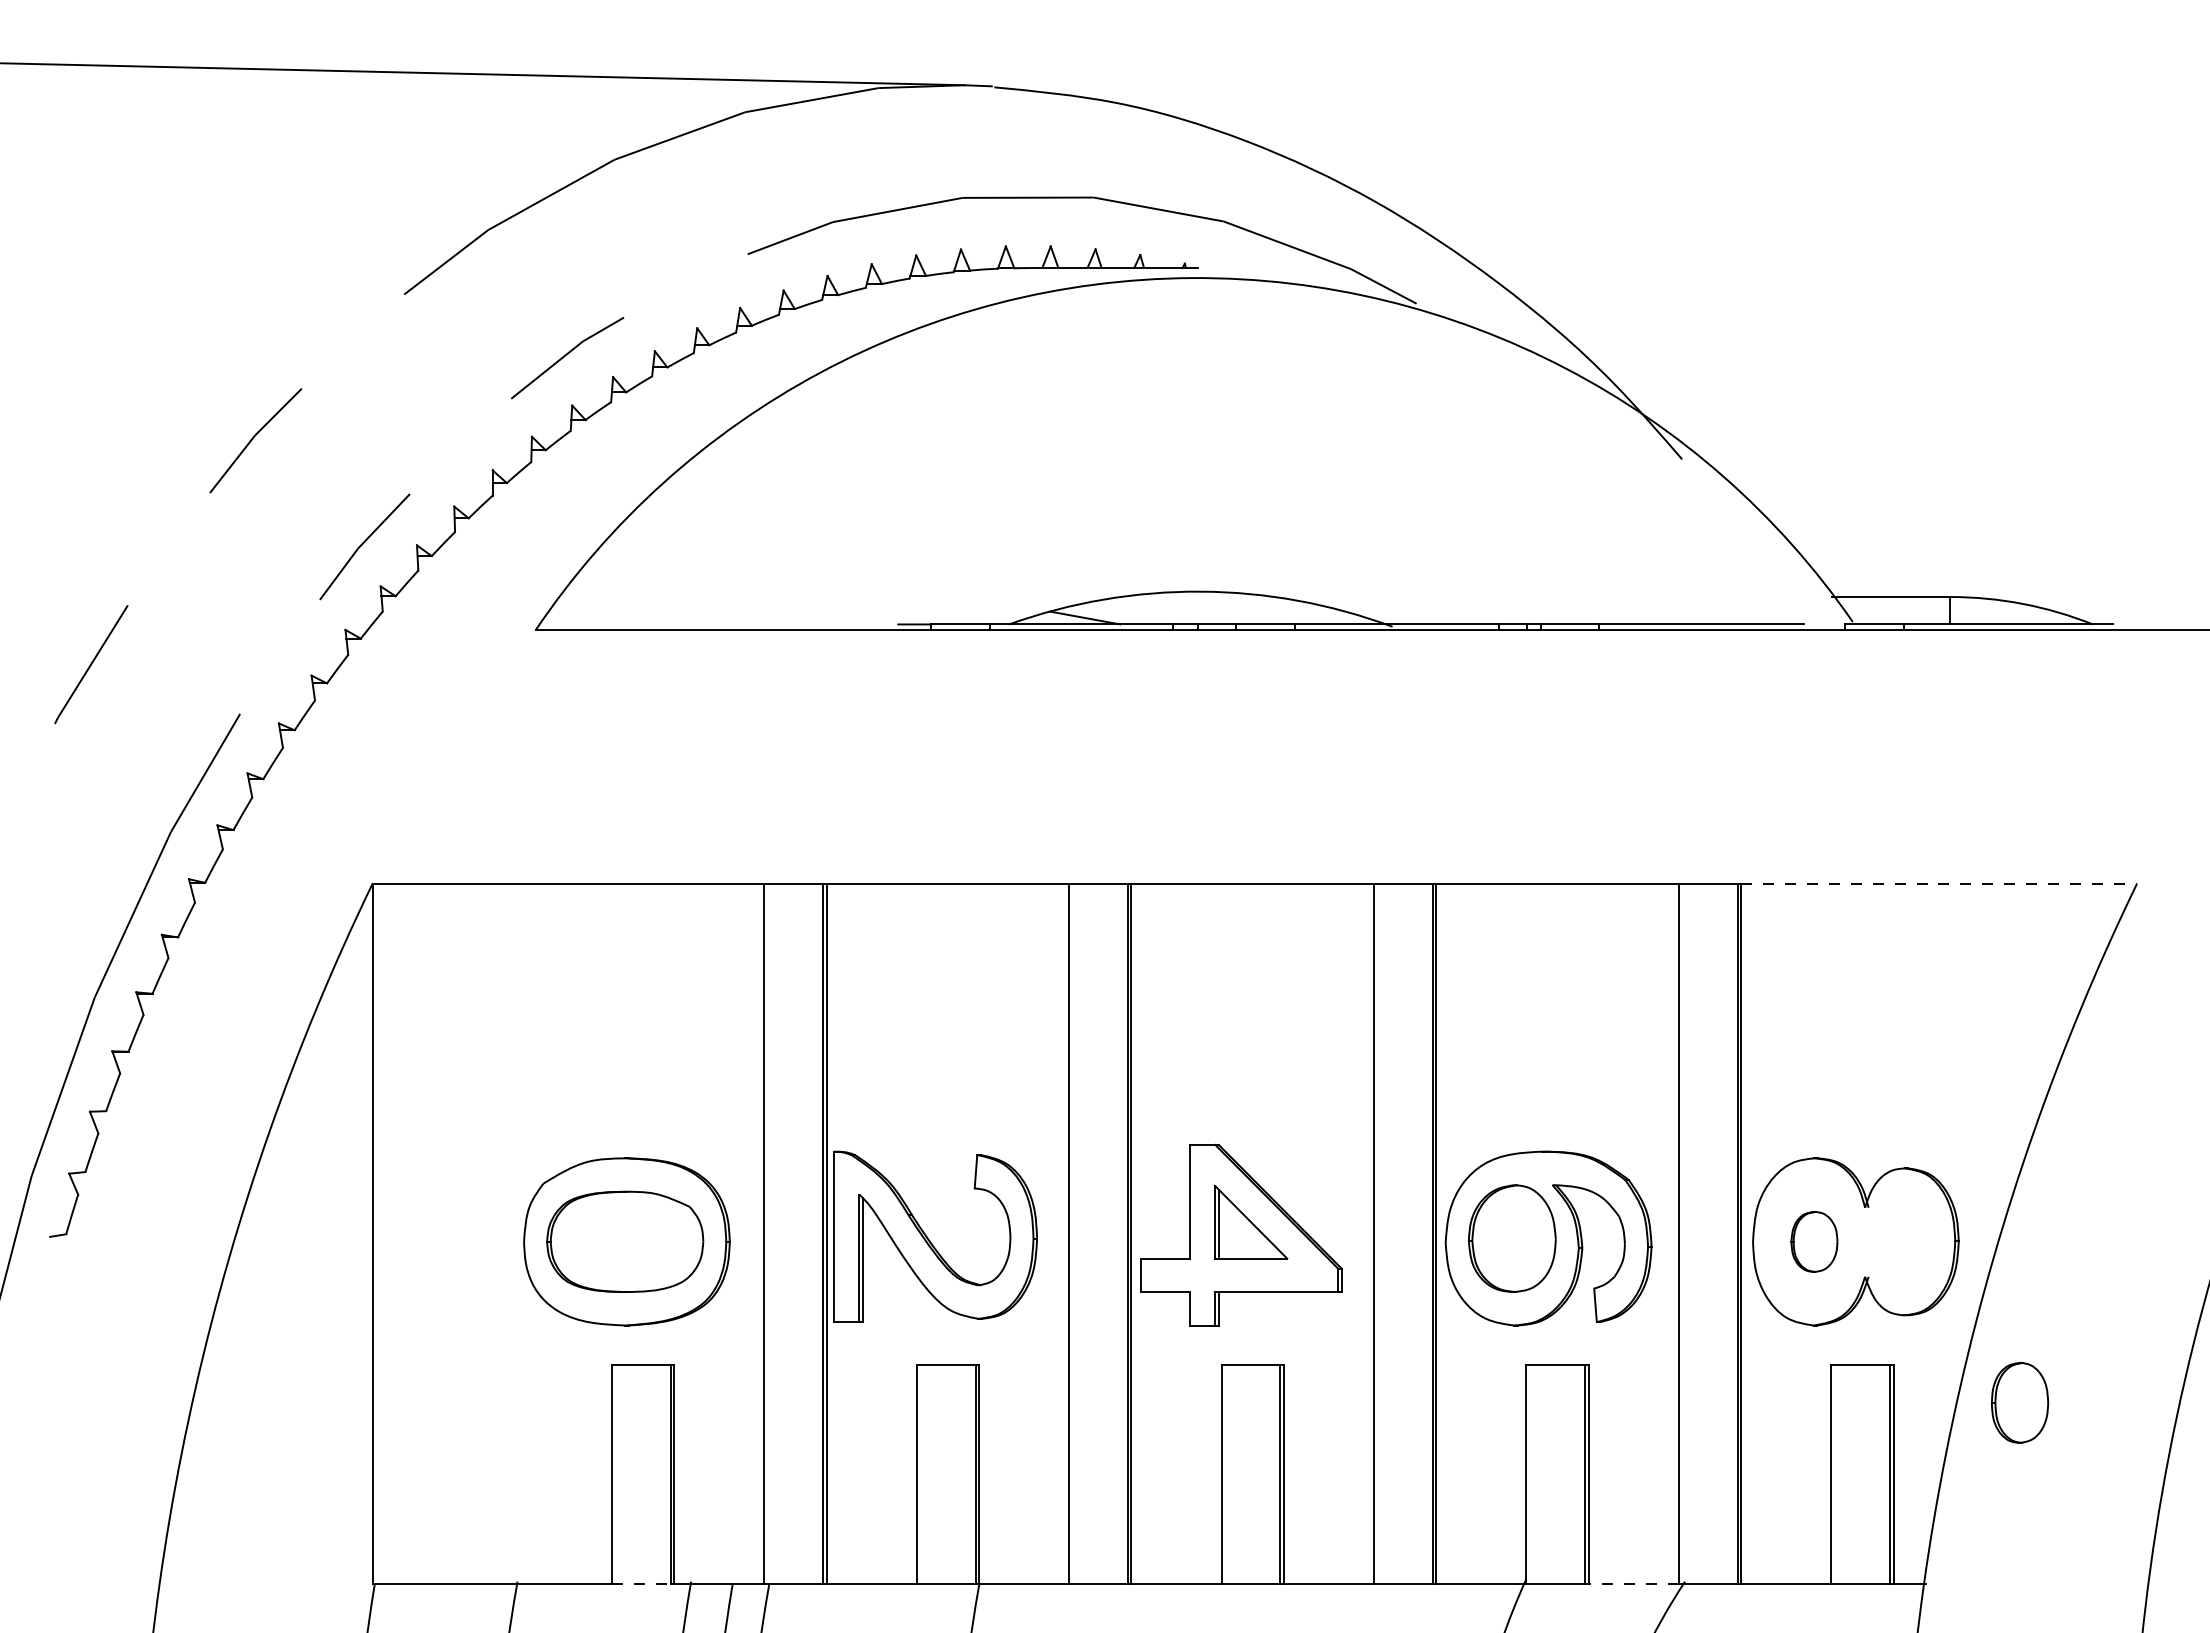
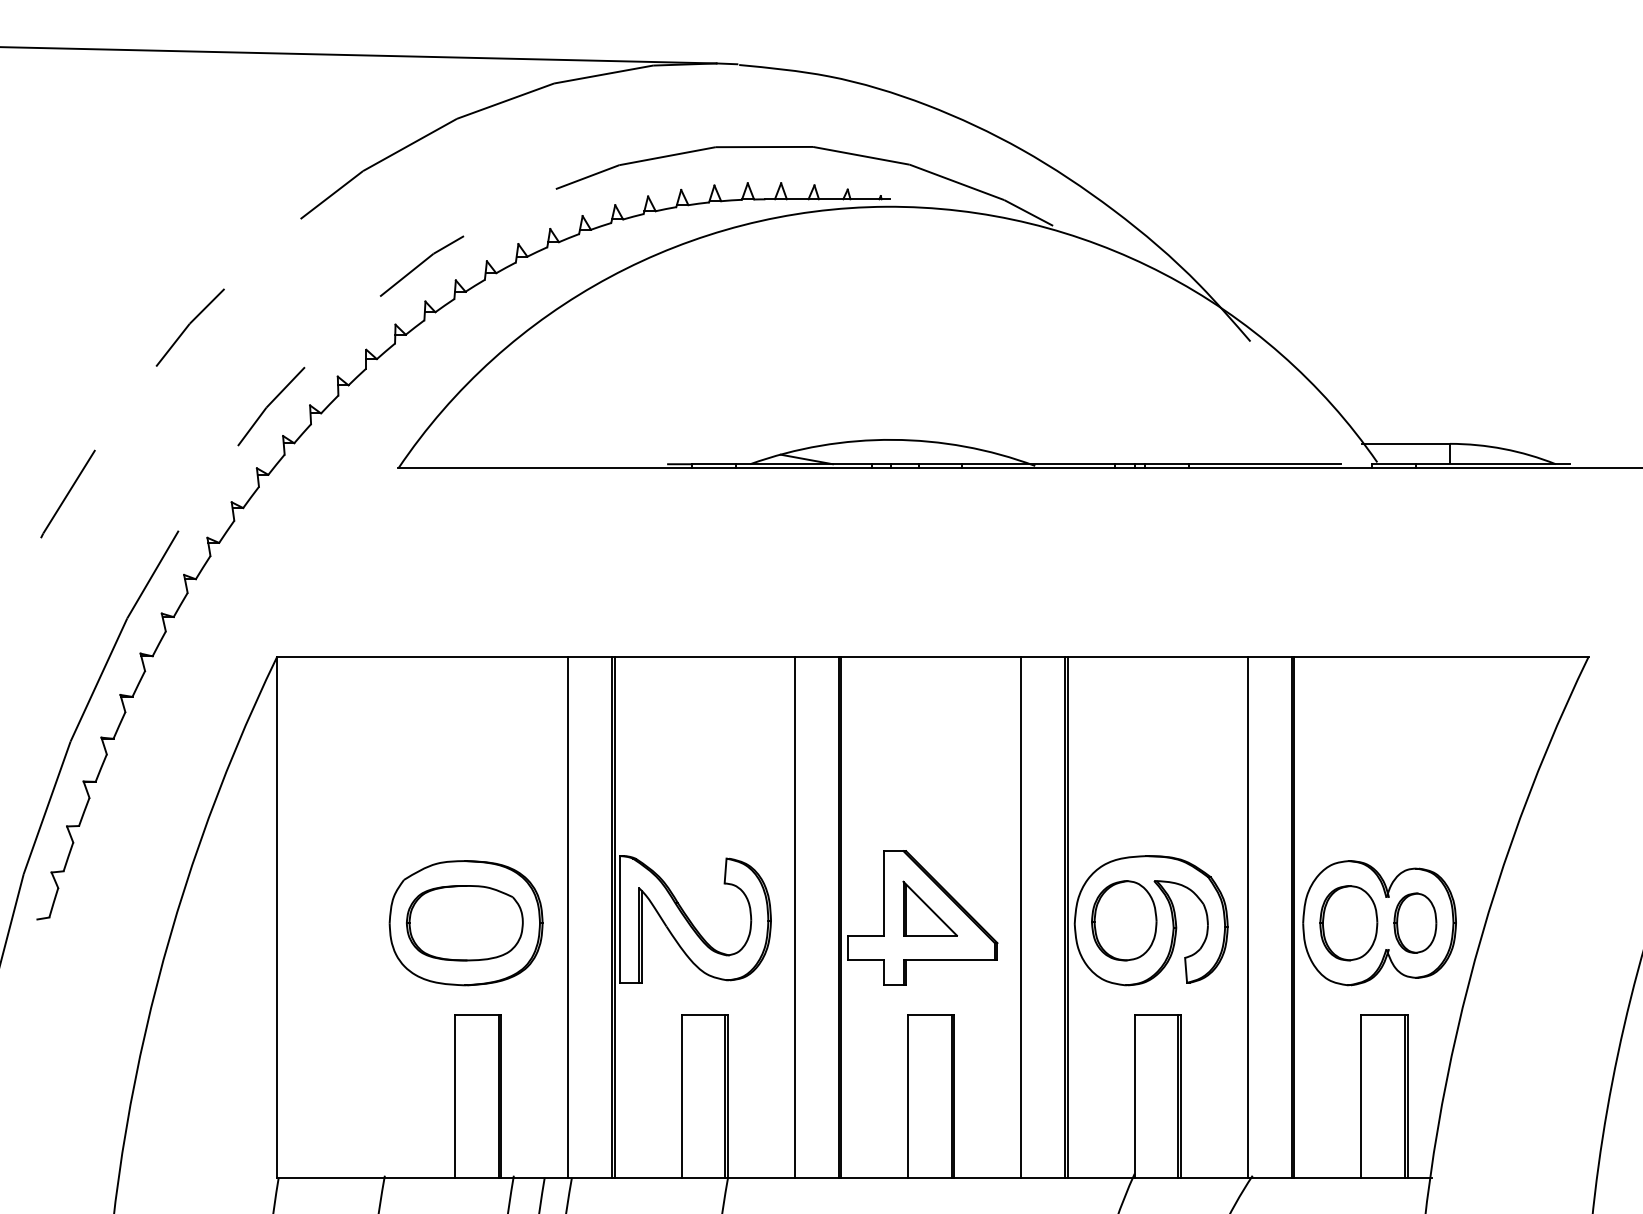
line: (1939, 883) -> (1441, 656), dashed -> solid
part: (1814, 1241) -> (1348, 922), size x1.67
part: (2020, 1402) -> (1415, 922), moved
line: (641, 1584) -> (476, 1177), dashed -> solid
line: (1633, 1584) -> (1214, 1177), dashed -> solid

